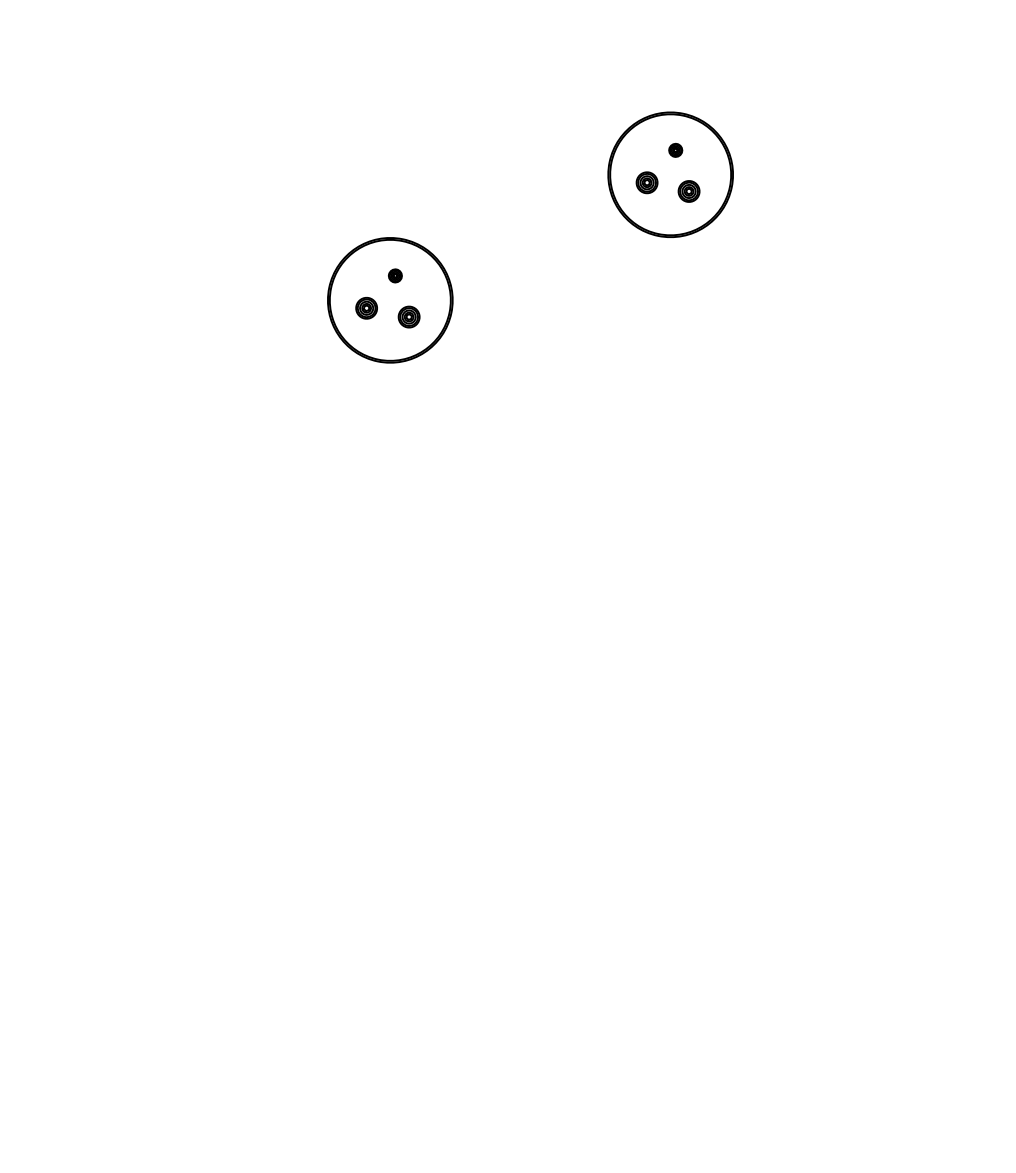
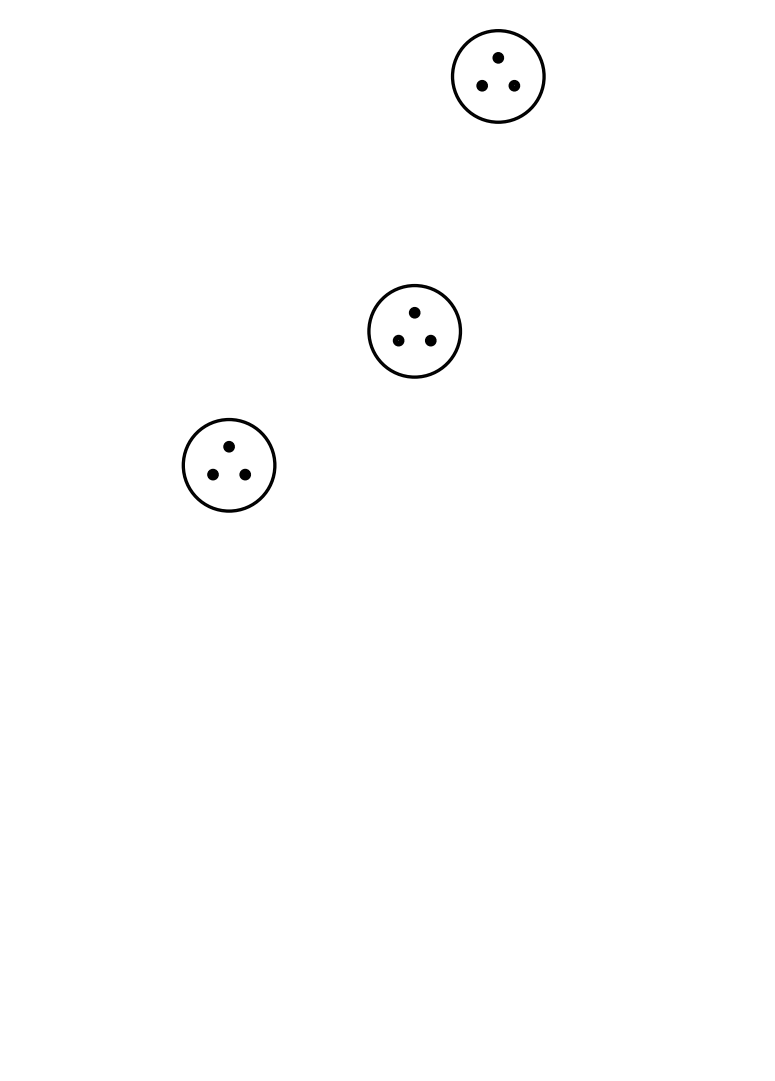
part: (646, 182) -> (398, 340), size x0.62
part: (688, 191) -> (430, 340), size x0.62
part: (366, 307) -> (212, 474), size x0.62
part: (408, 316) -> (244, 474), size x0.62

